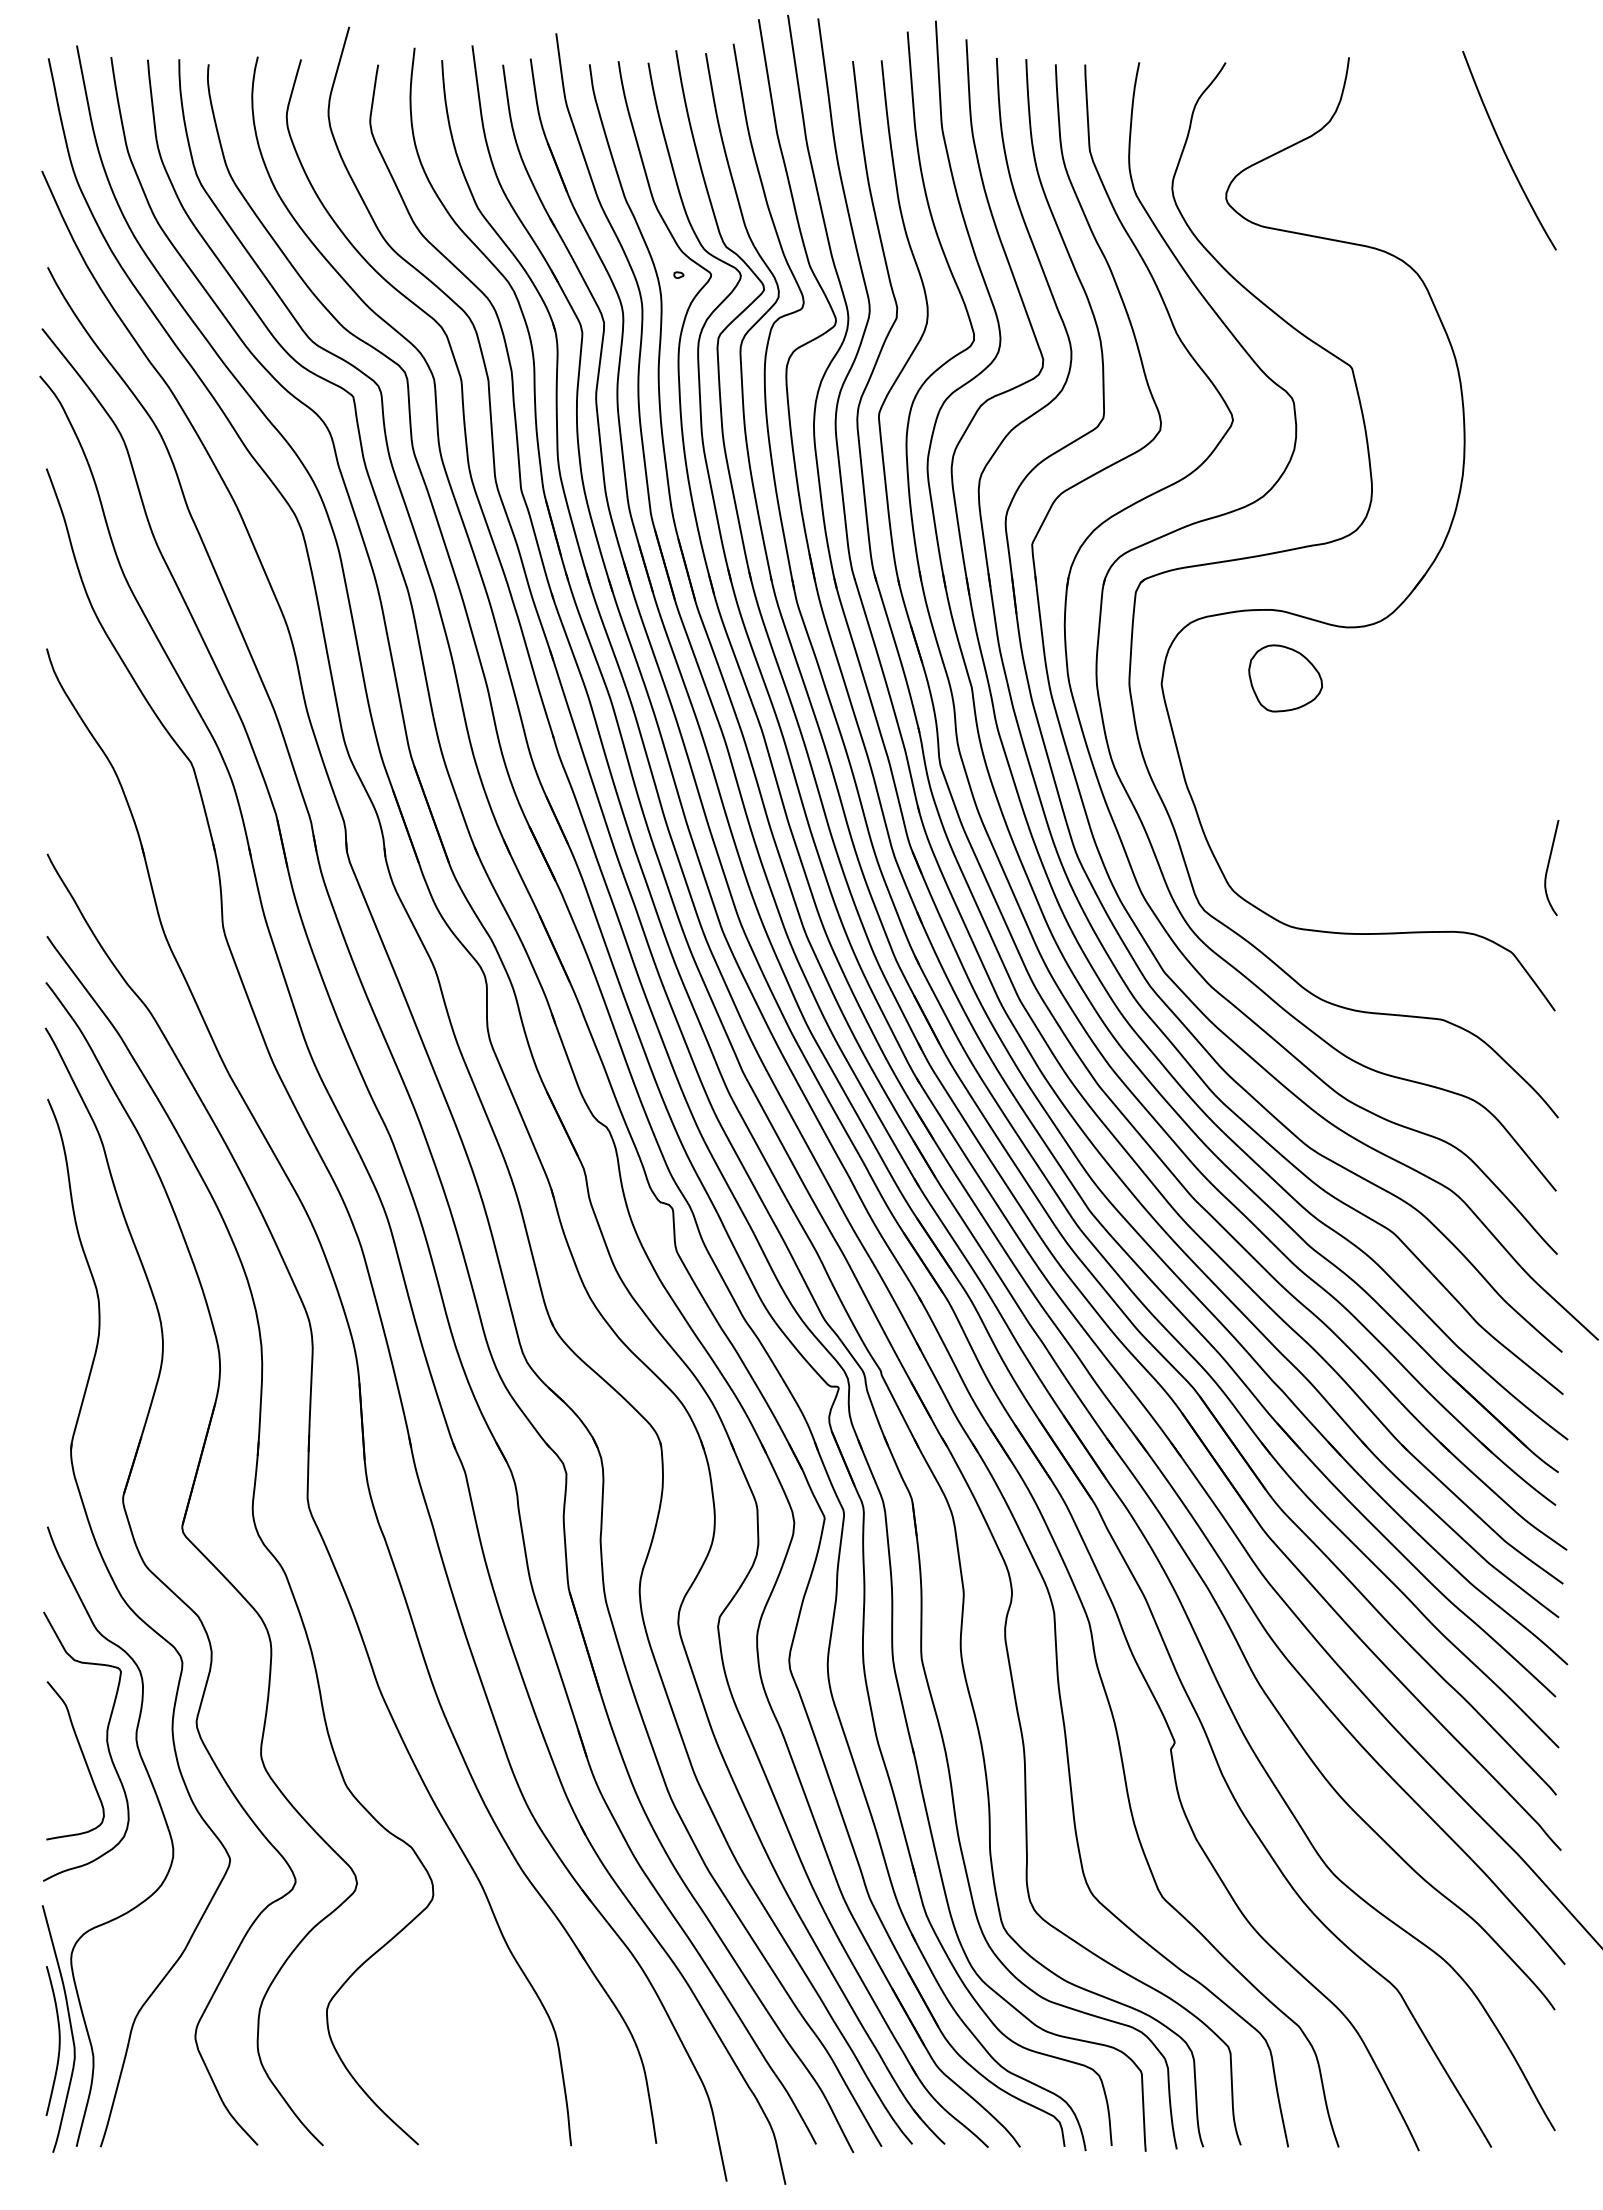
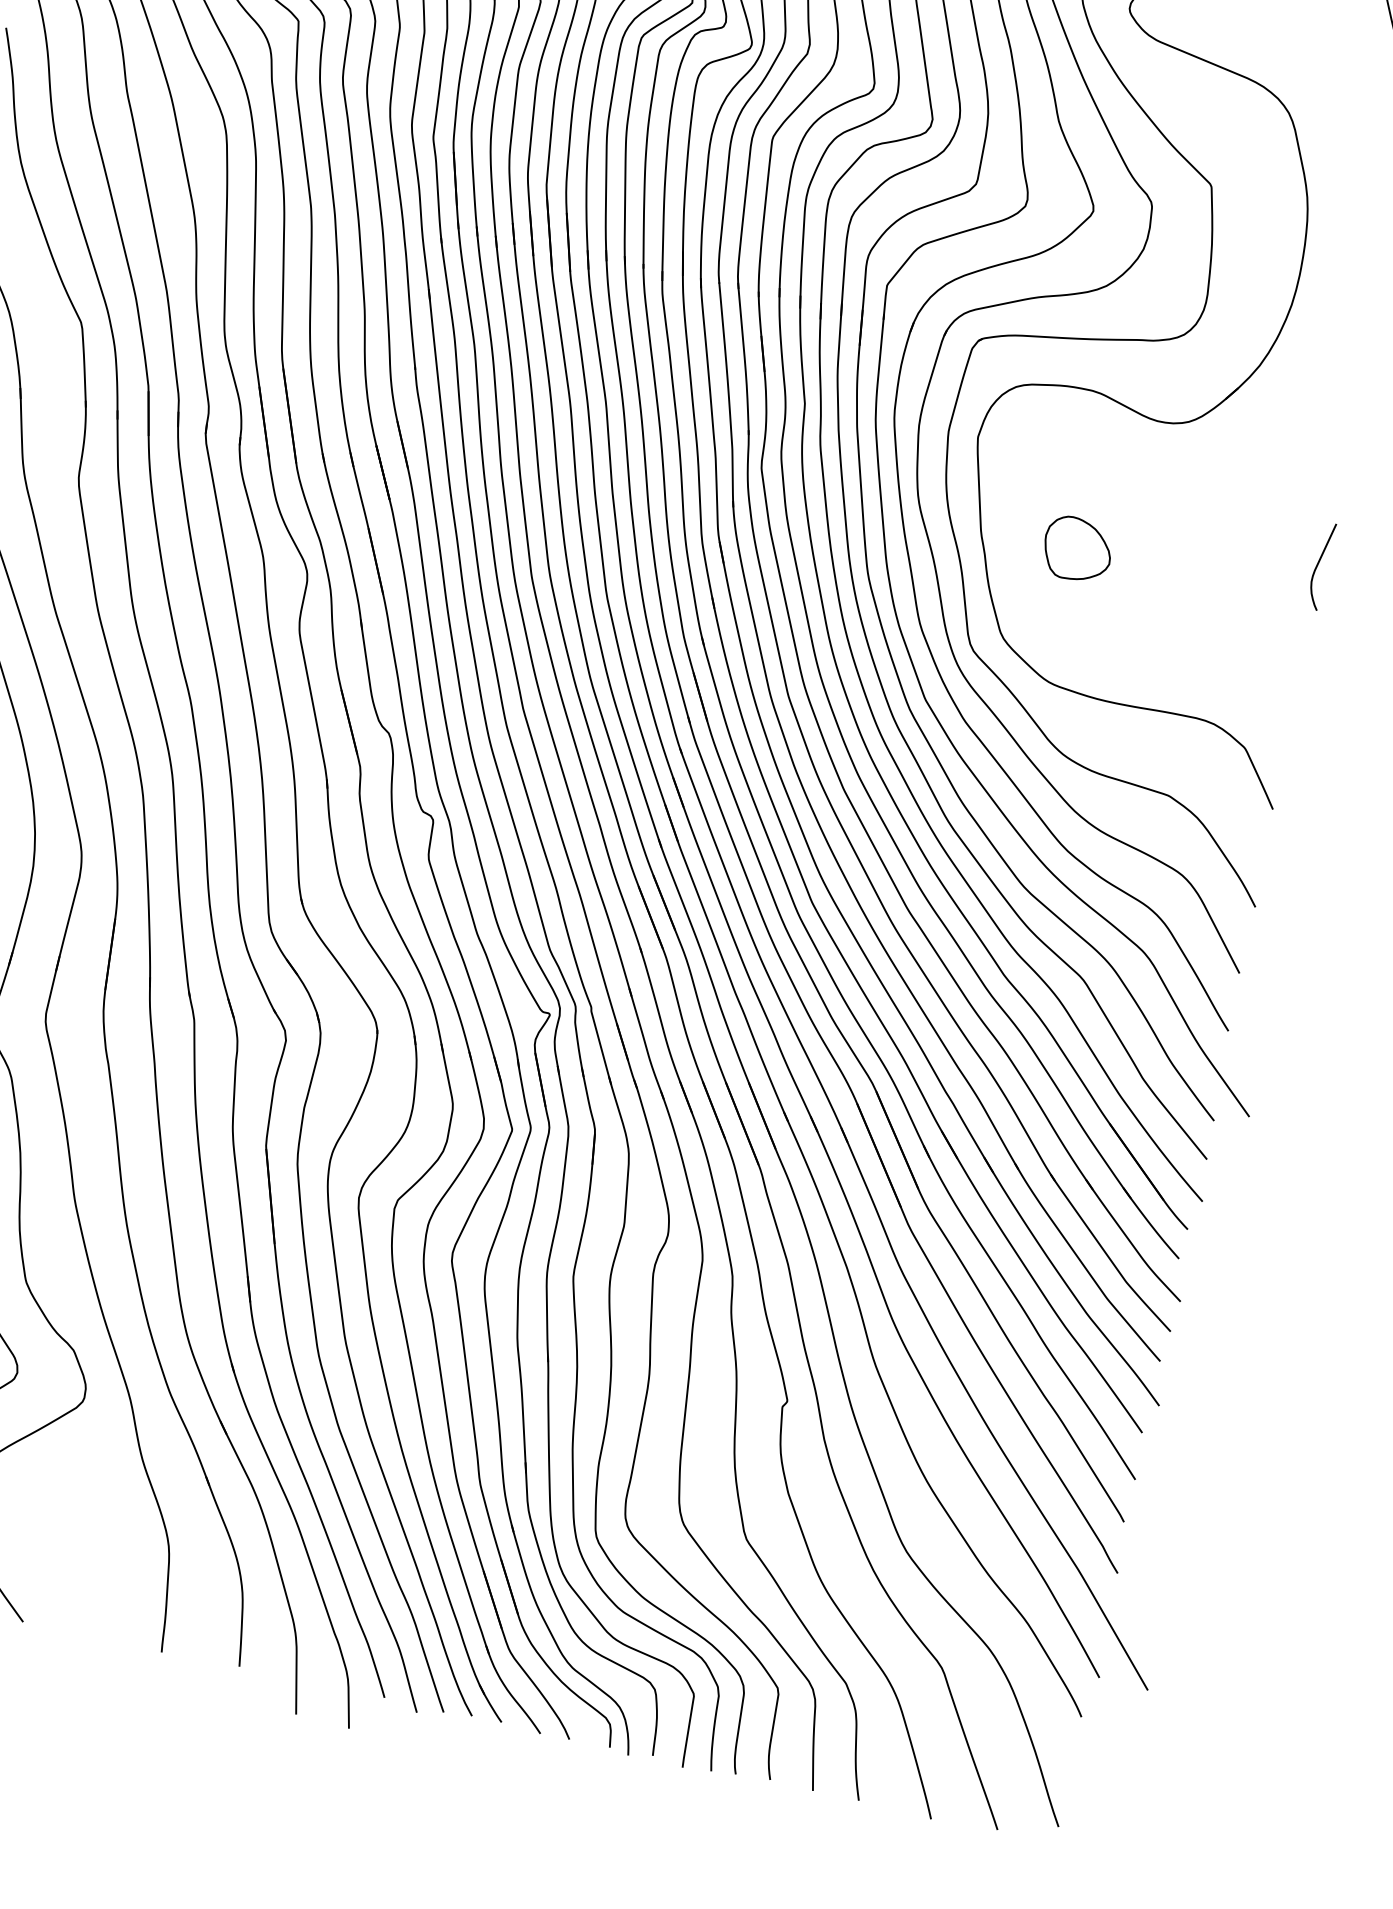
part: (1285, 678) -> (1077, 549), moved
curve: (1548, 868) -> (1318, 566), moved

